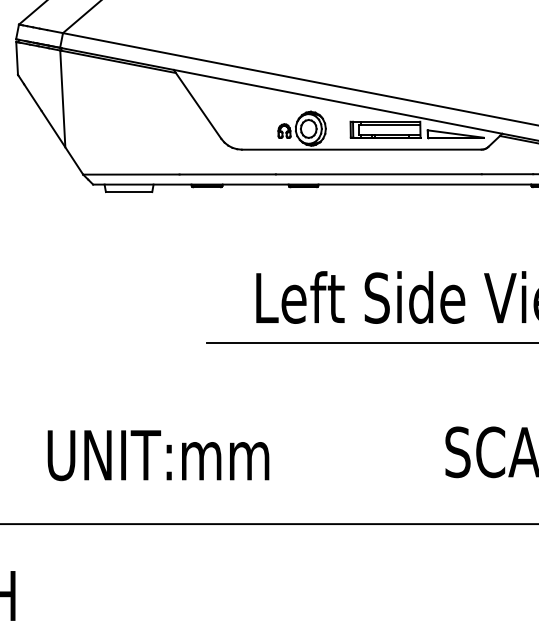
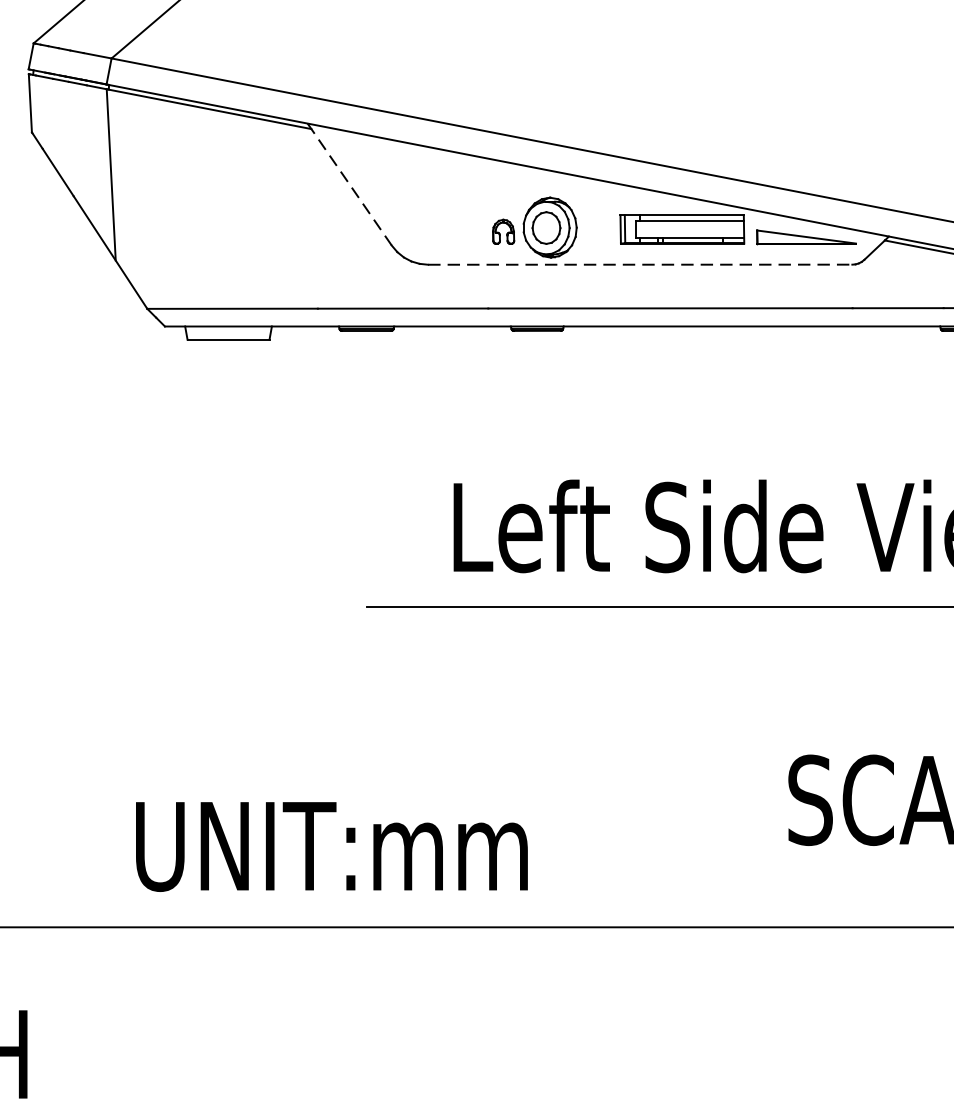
line: (197, 104) -> (349, 184), solid -> dashed
line: (361, 149) -> (639, 264), solid -> dashed
text: (158, 455) -> (331, 846), moved

